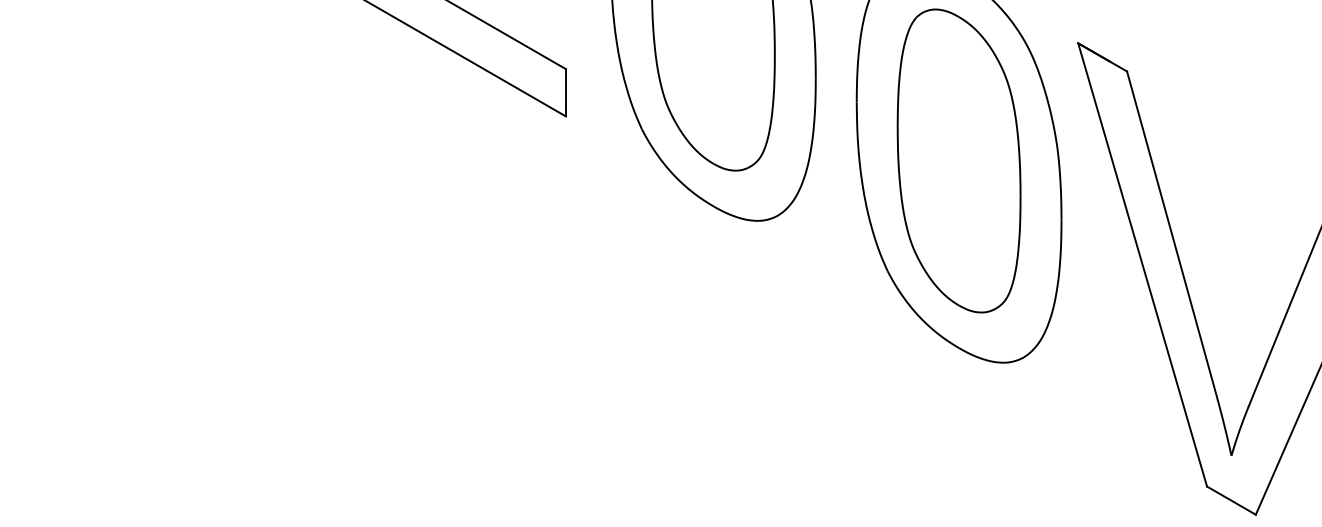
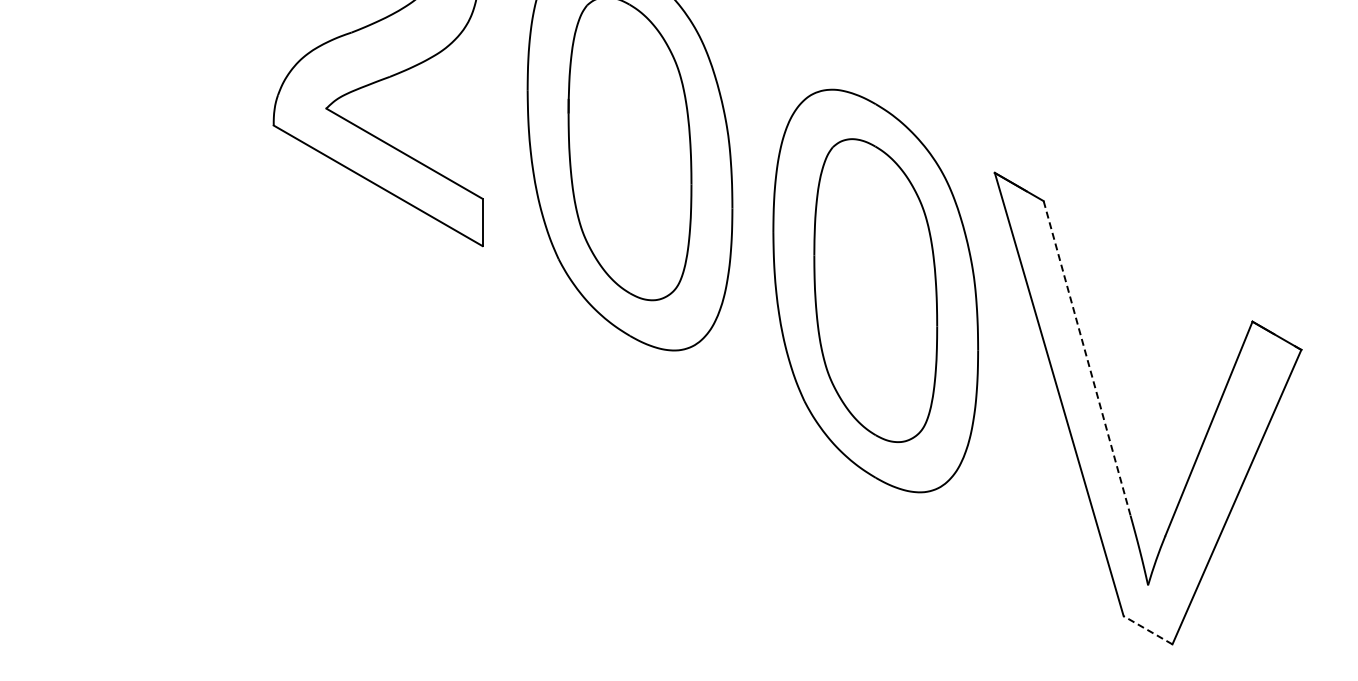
line: (1170, 228) -> (1087, 358), solid -> dashed
line: (1230, 500) -> (1147, 630), solid -> dashed

